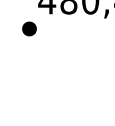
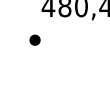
part: (28, 28) -> (34, 39), moved

